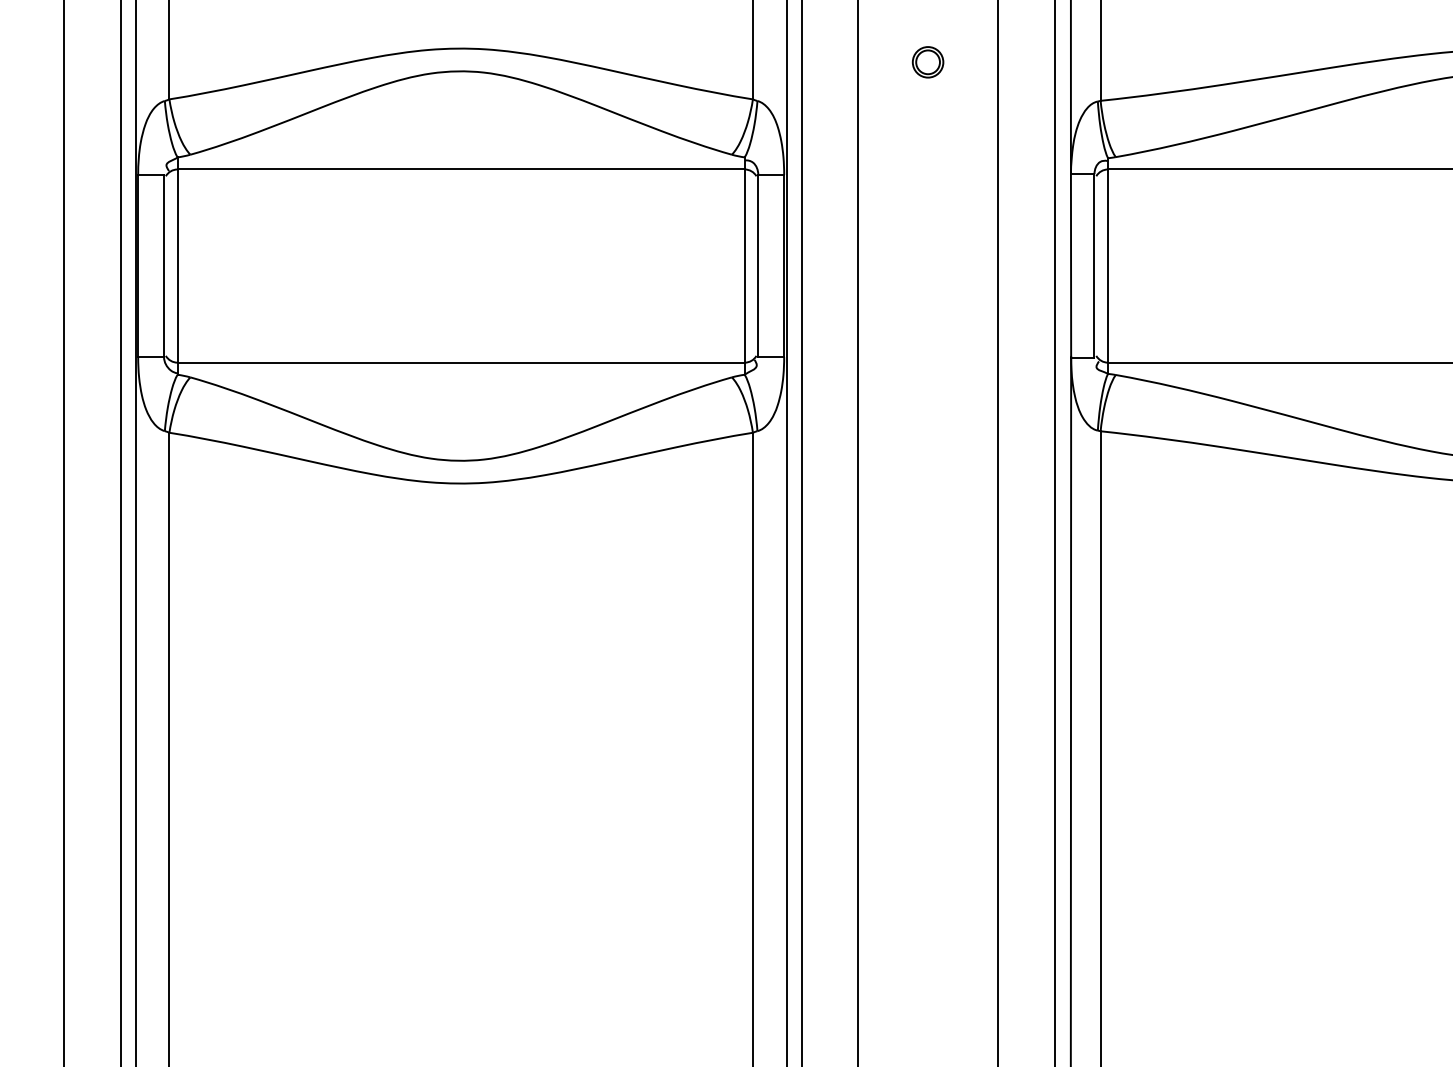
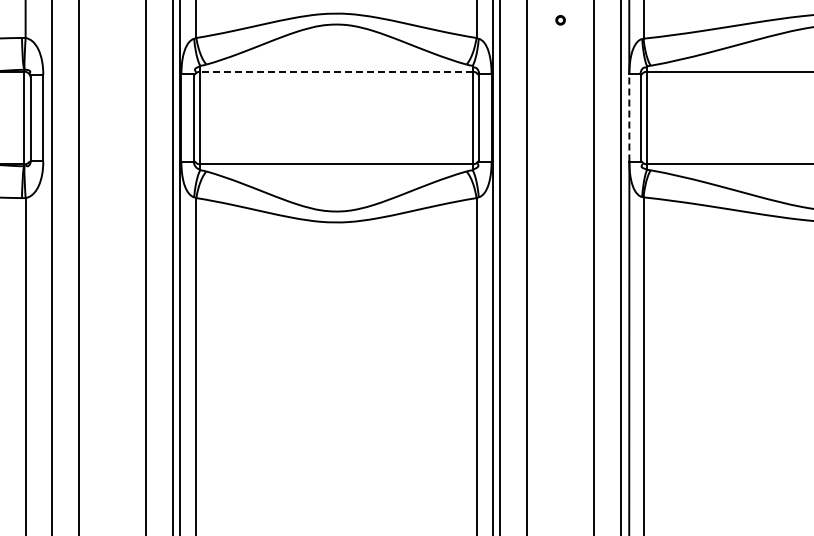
circle: (927, 62) -> (560, 20), size x0.6
line: (459, 169) -> (335, 71), solid -> dashed
line: (1071, 264) -> (629, 117), solid -> dashed

